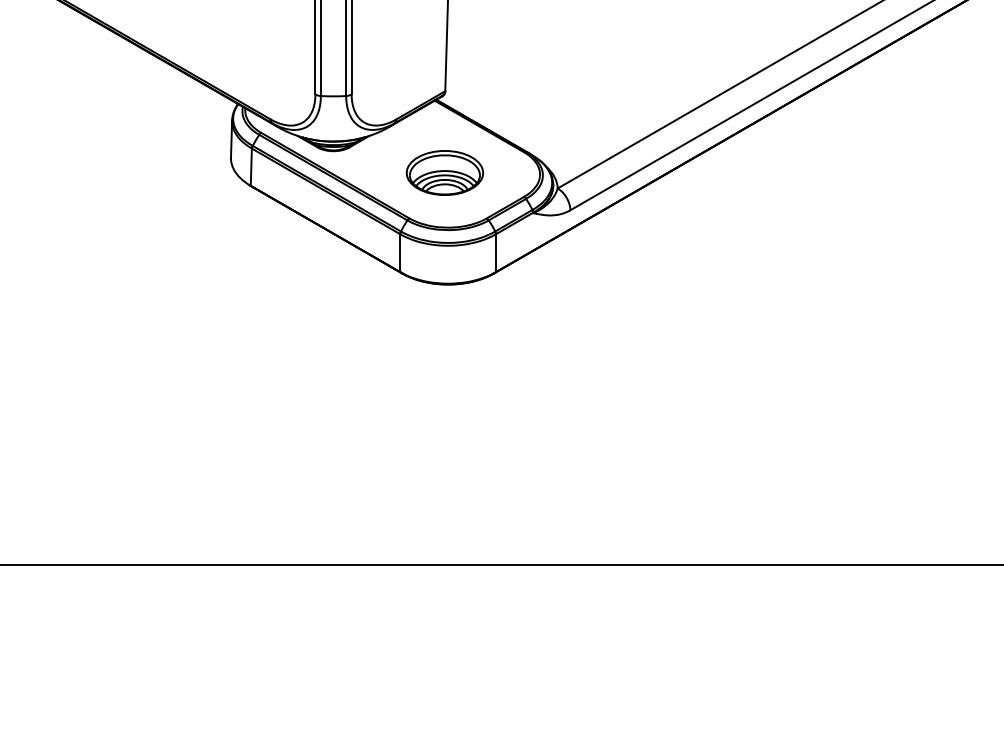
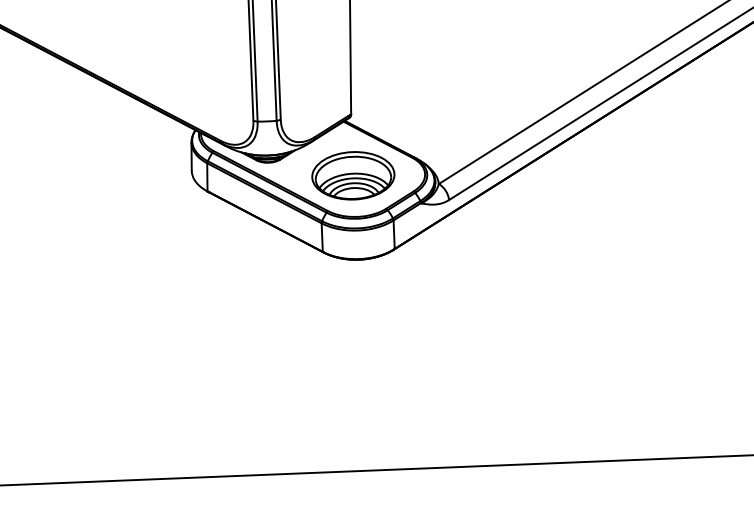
part: (444, 172) -> (353, 175), size x1.43

